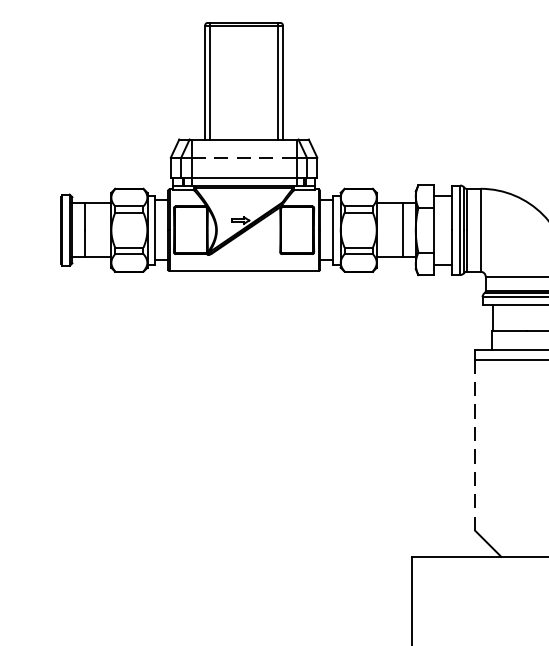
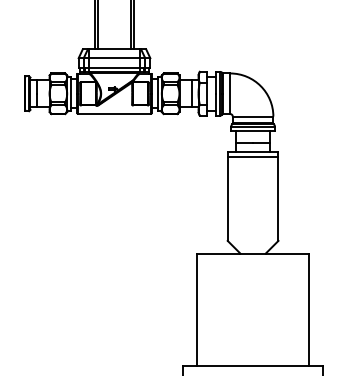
line: (244, 158) -> (114, 58), dashed -> solid
line: (474, 446) -> (227, 199), dashed -> solid

